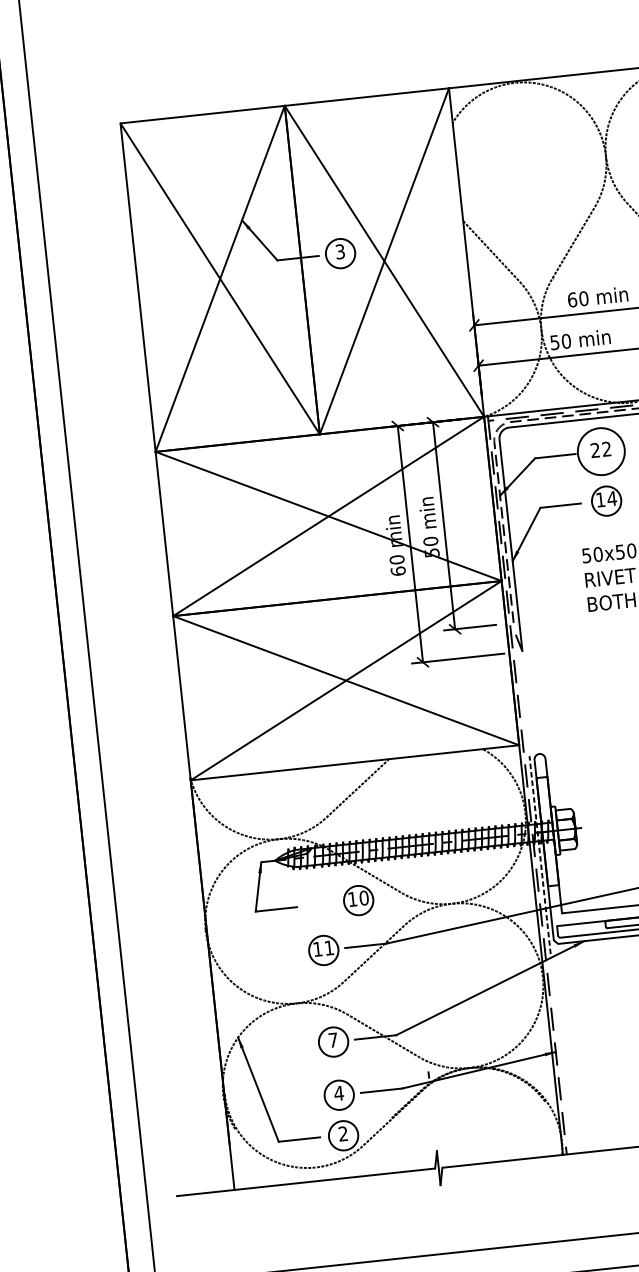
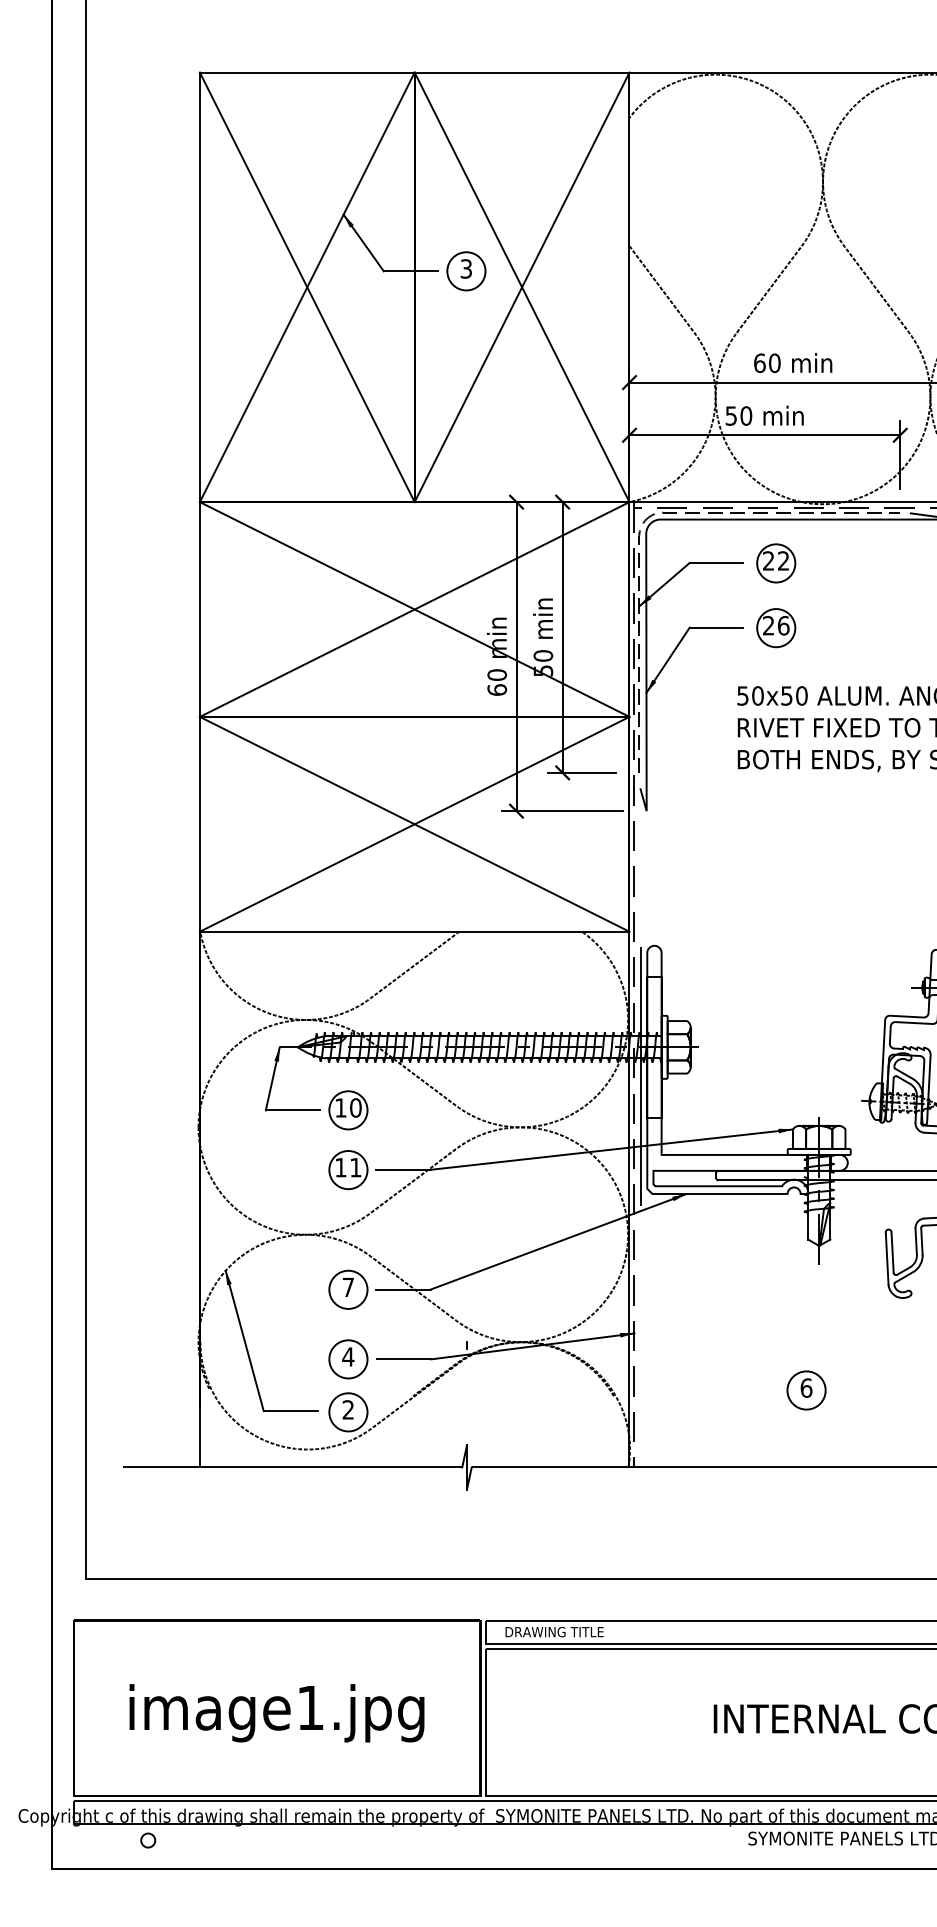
circle: (601, 451) -> (776, 563), size x0.62
text: (606, 499) -> (776, 625), 14 -> 26
line: (540, 854) -> (641, 1076), dashed -> solid
part: (358, 900) -> (348, 1110), moved

